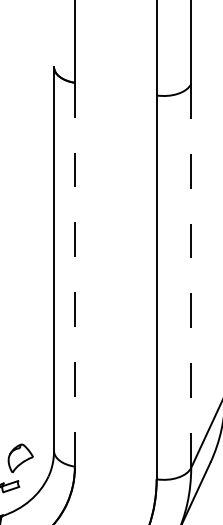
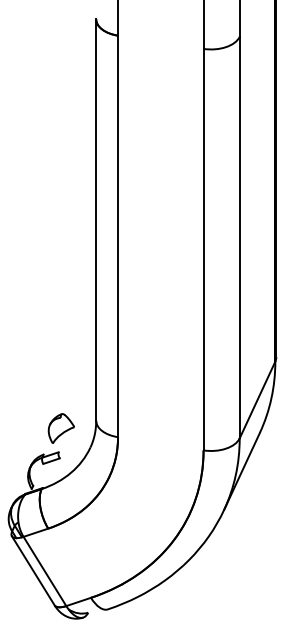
line: (75, 274) -> (118, 236), dashed -> solid
line: (191, 275) -> (239, 237), dashed -> solid

